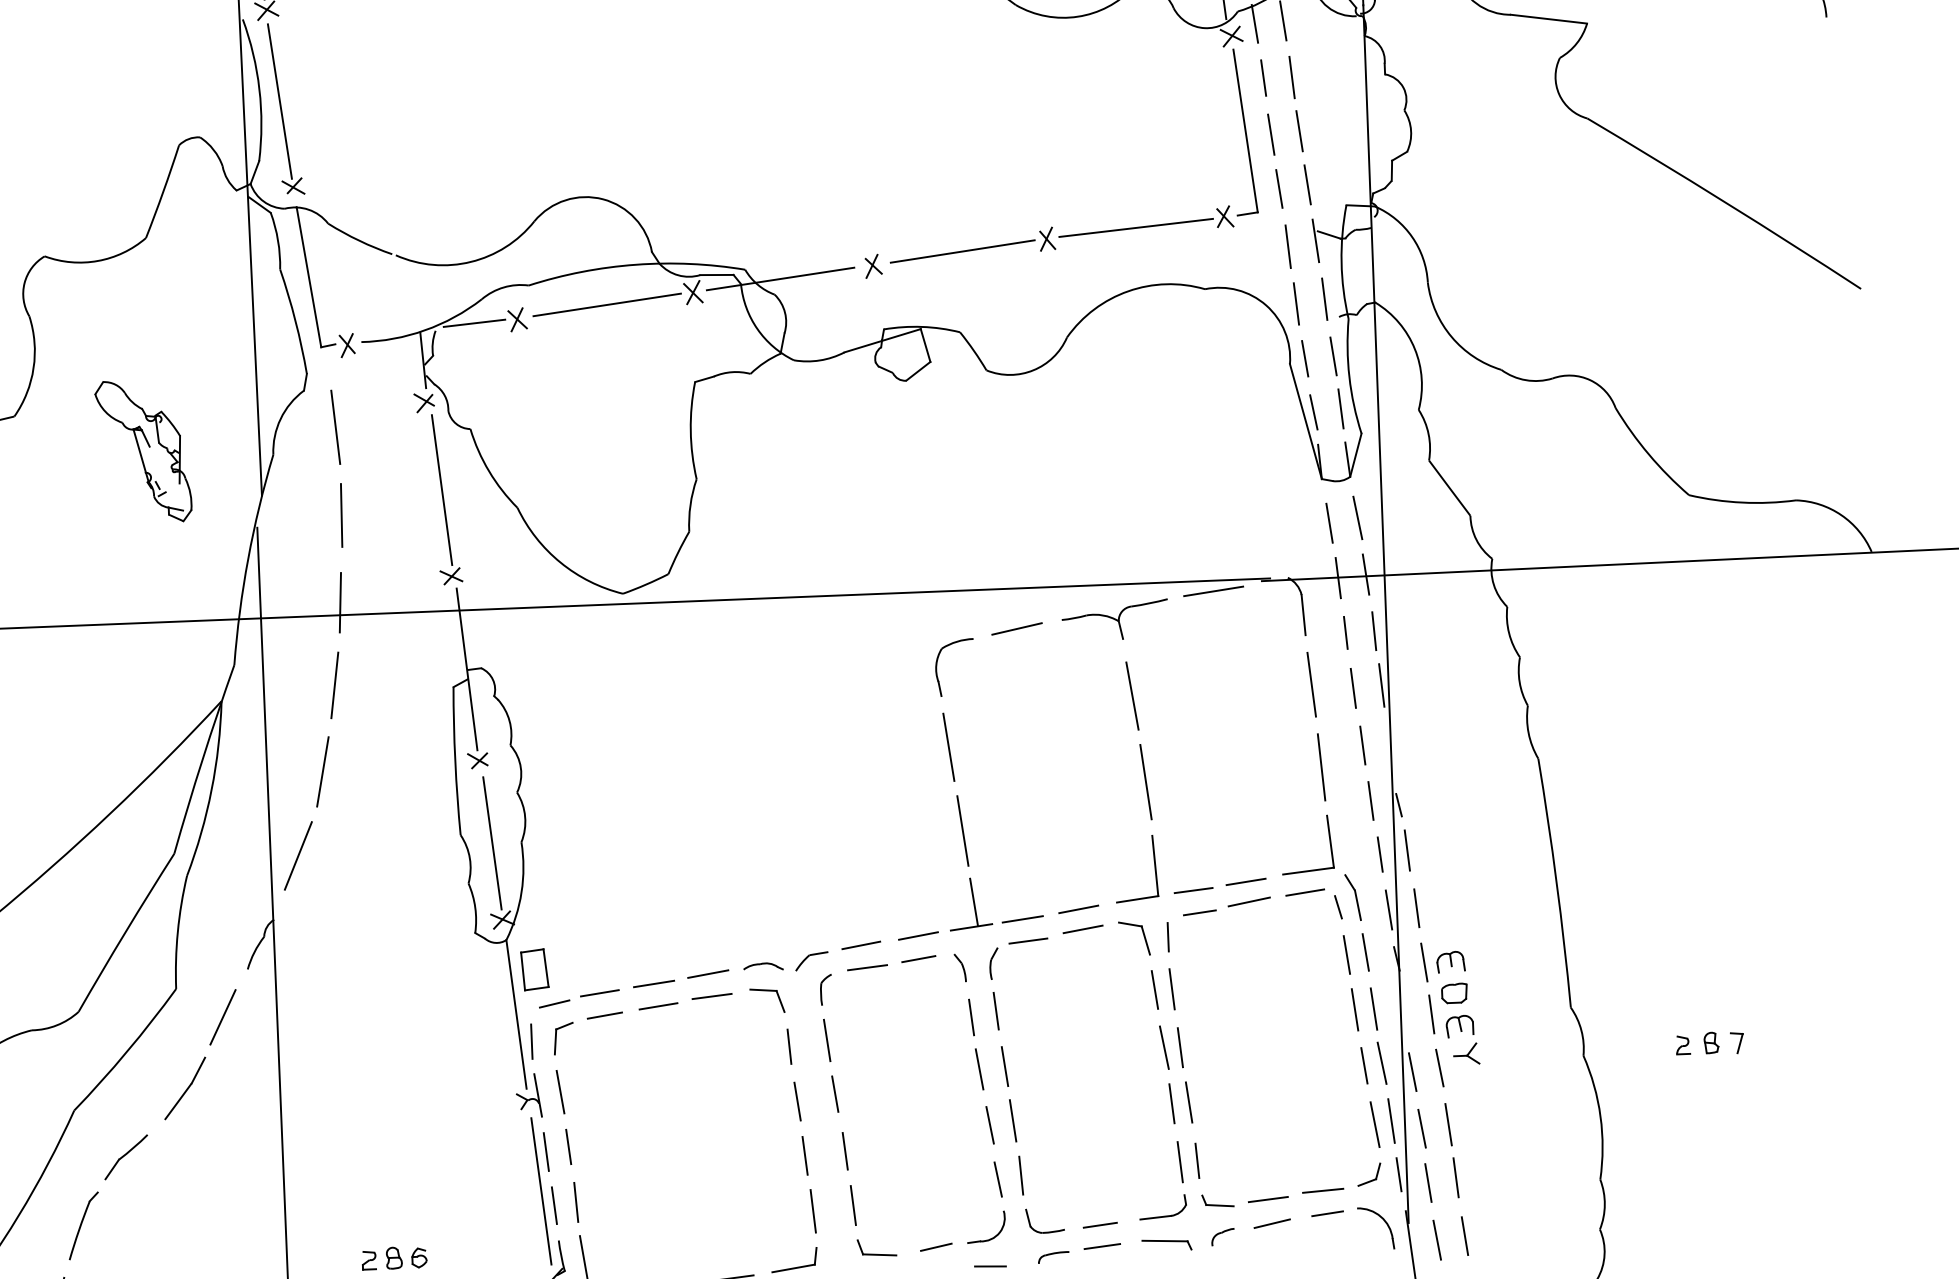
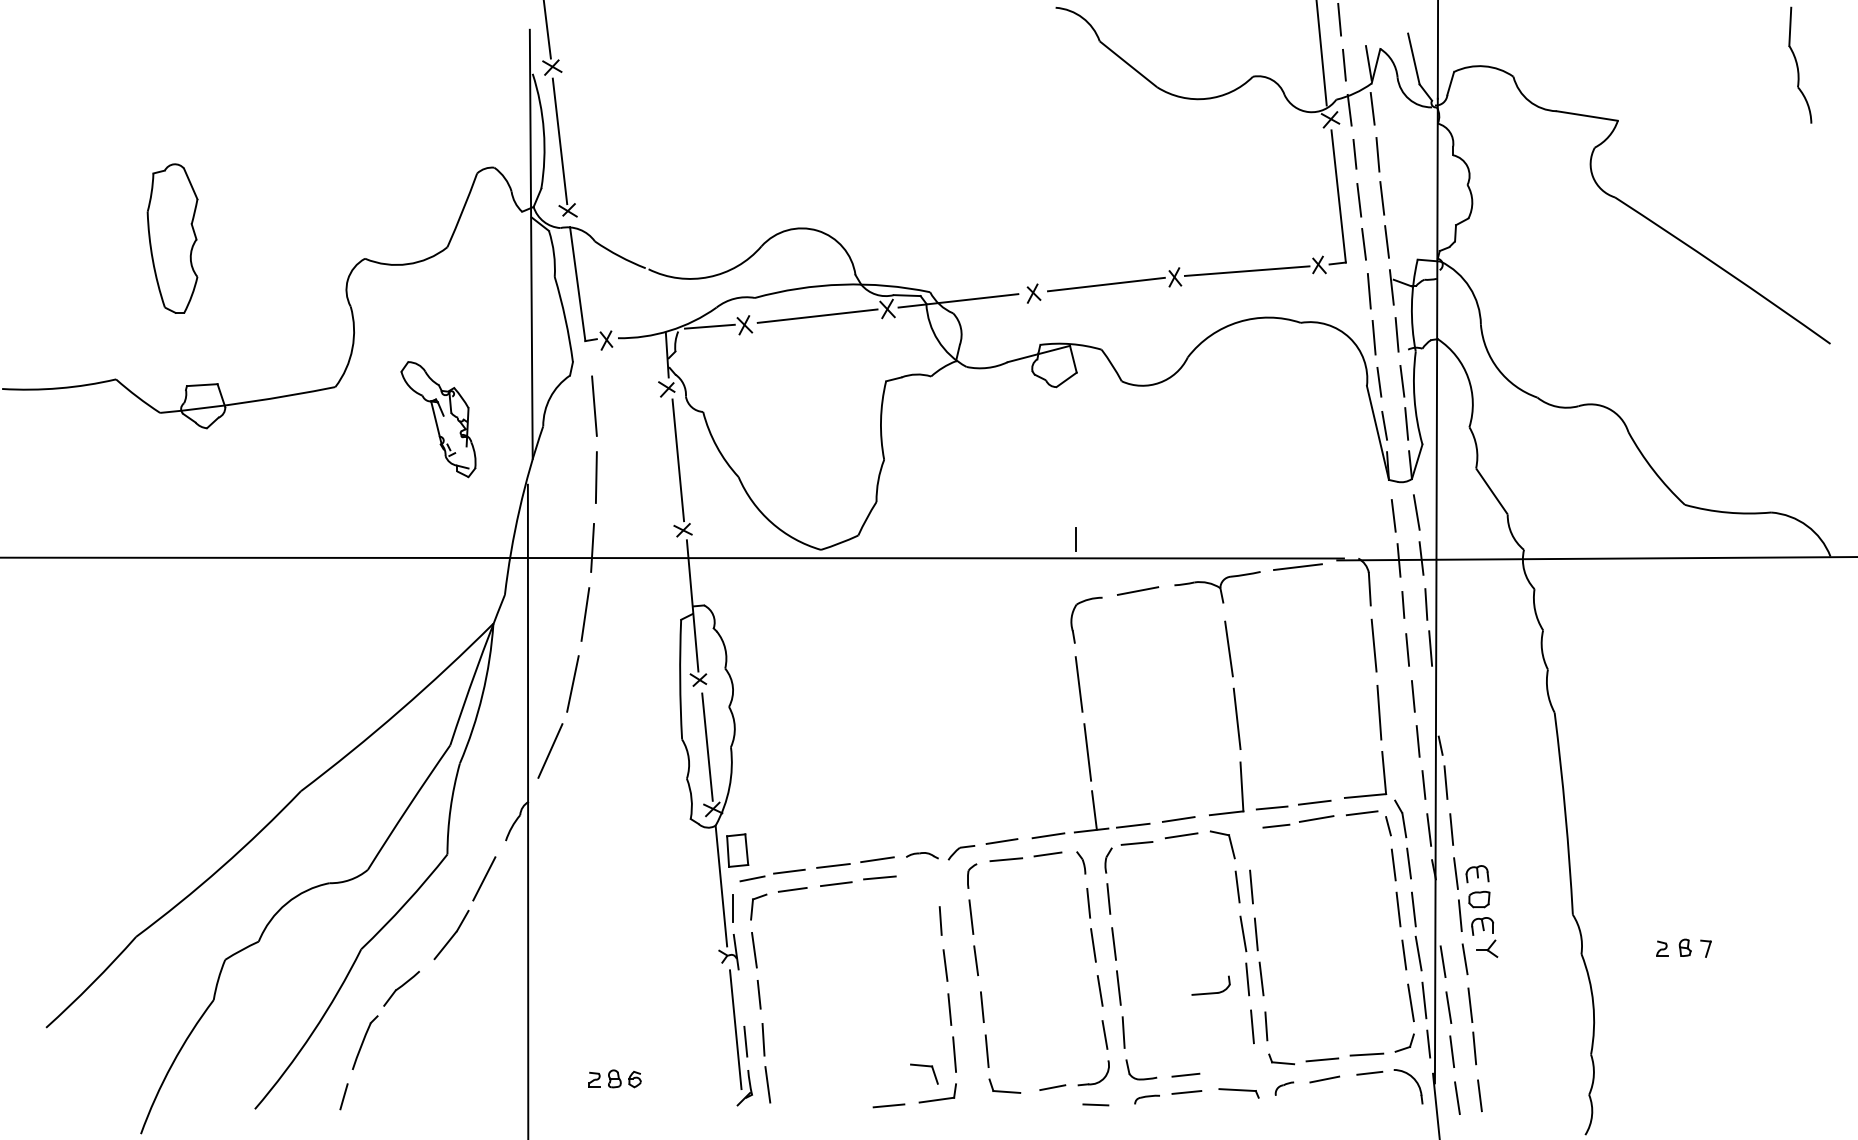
line: (1167, 936) -> (1075, 539), moved
part: (767, 991) -> (924, 1066), moved
line: (545, 1151) -> (740, 997), removed
part: (1162, 1215) -> (1210, 992), moved

